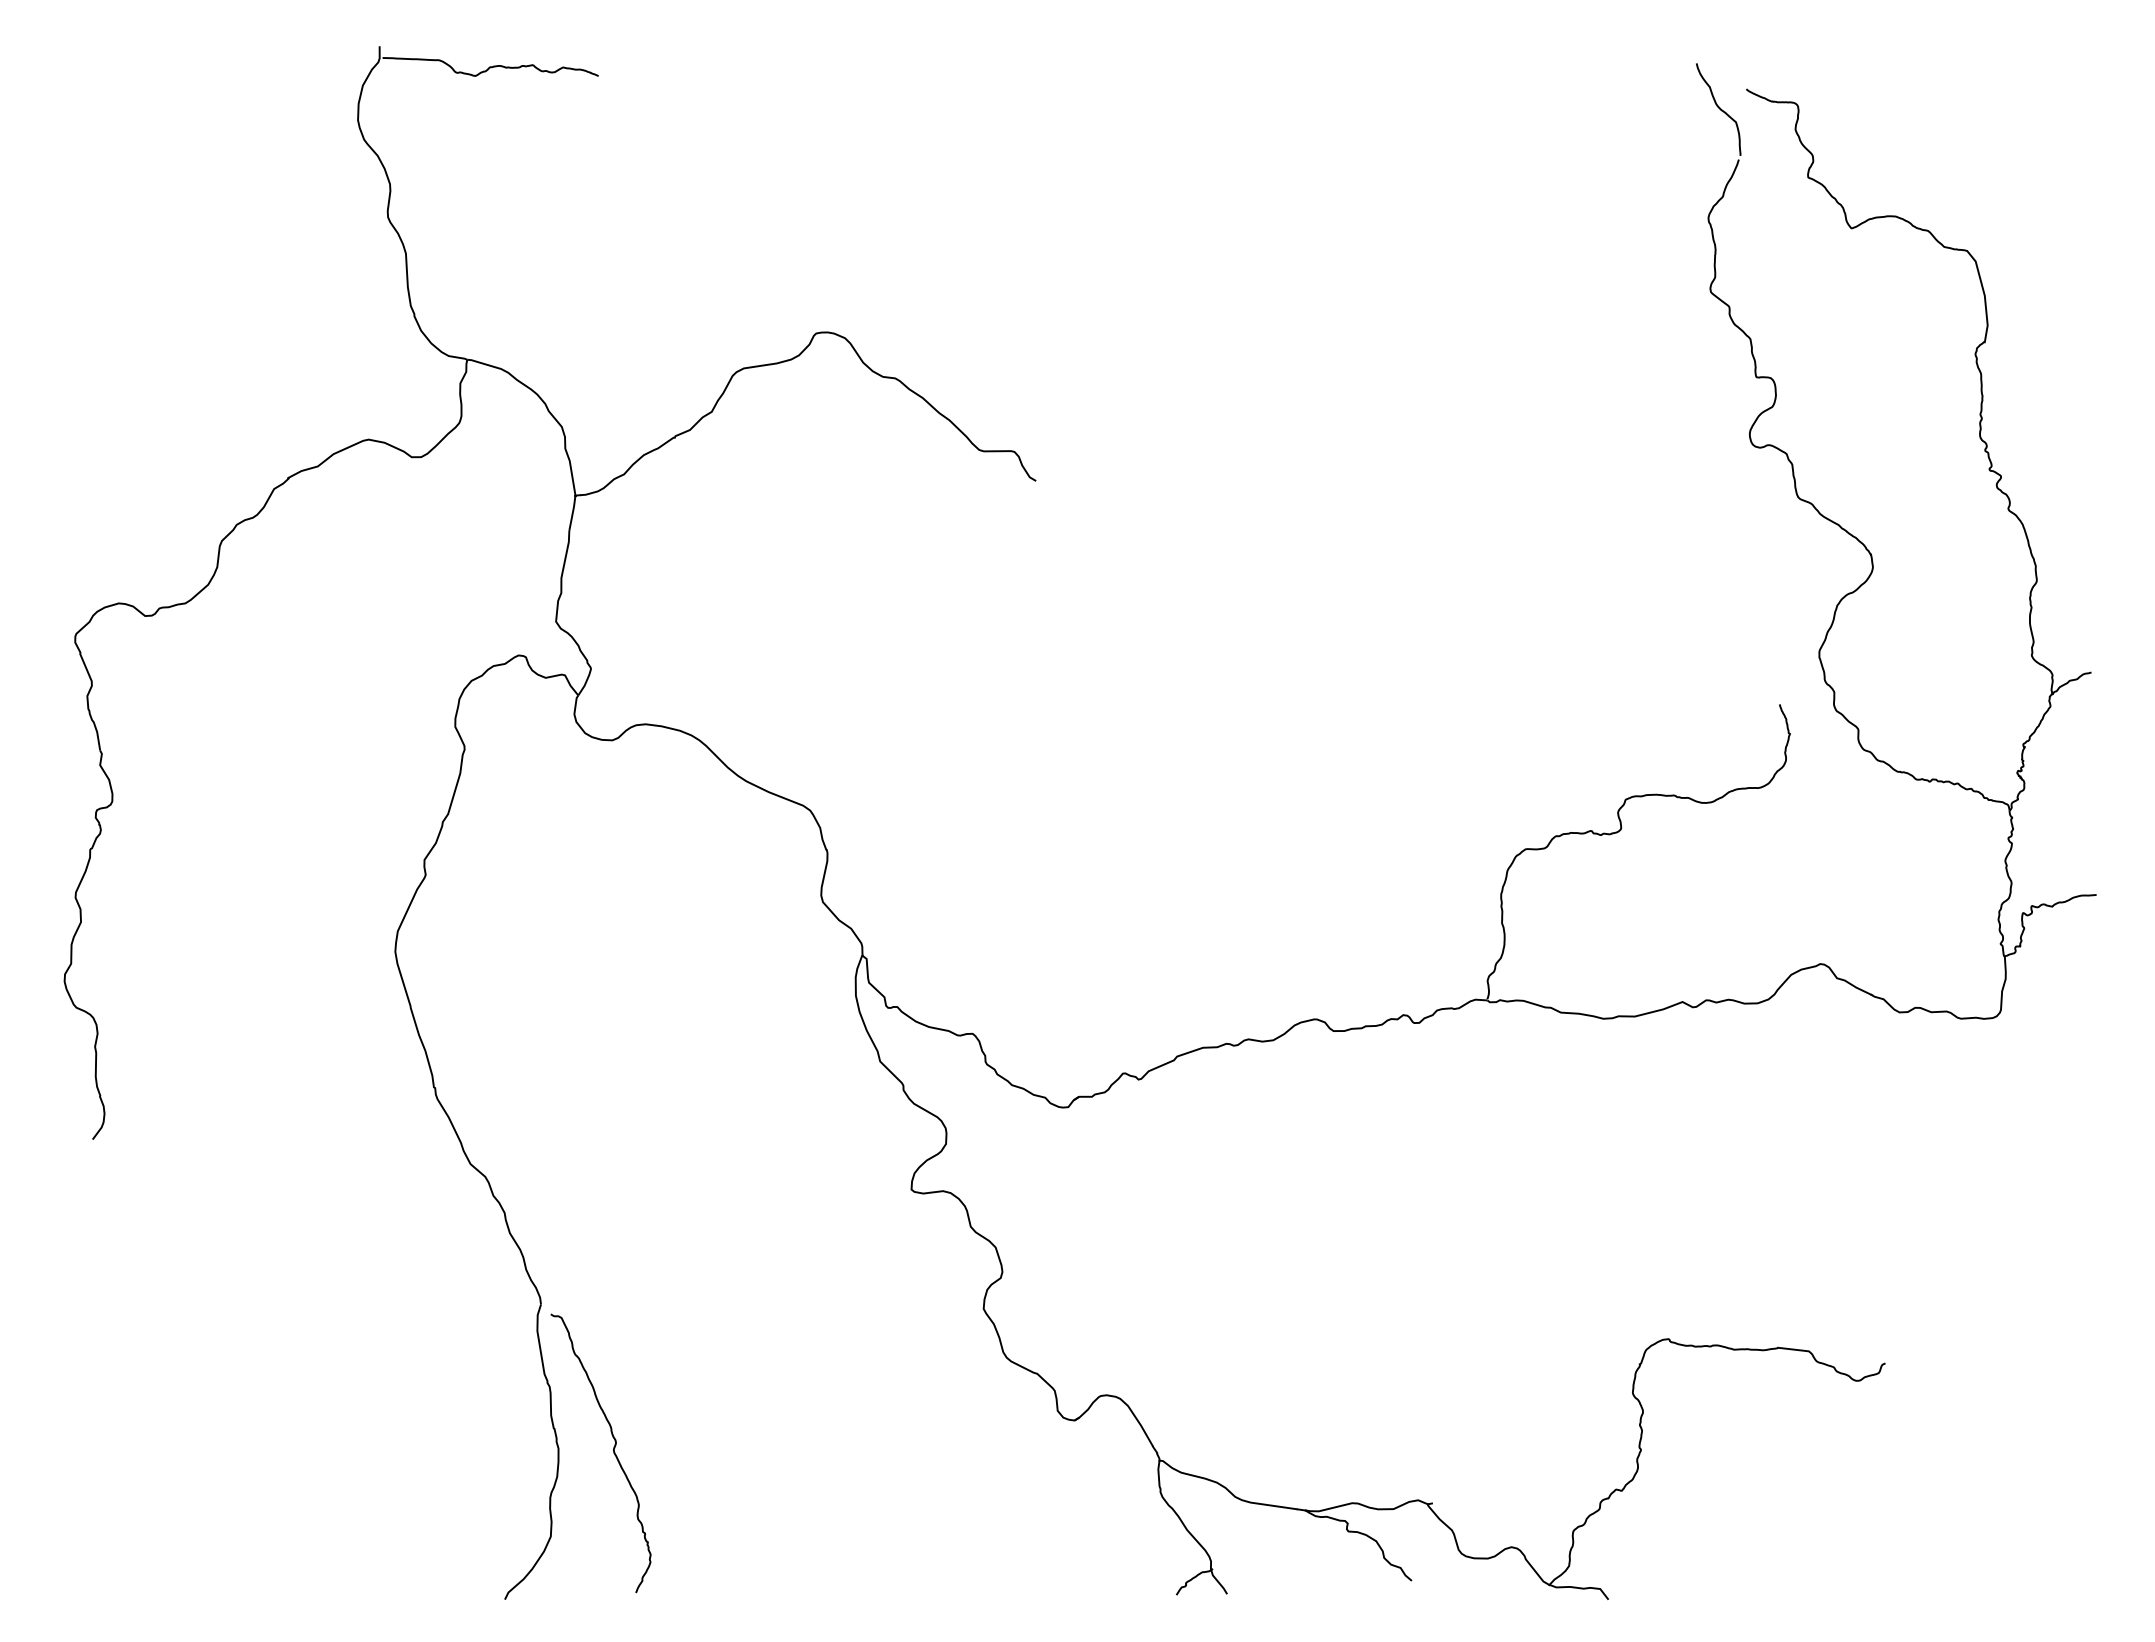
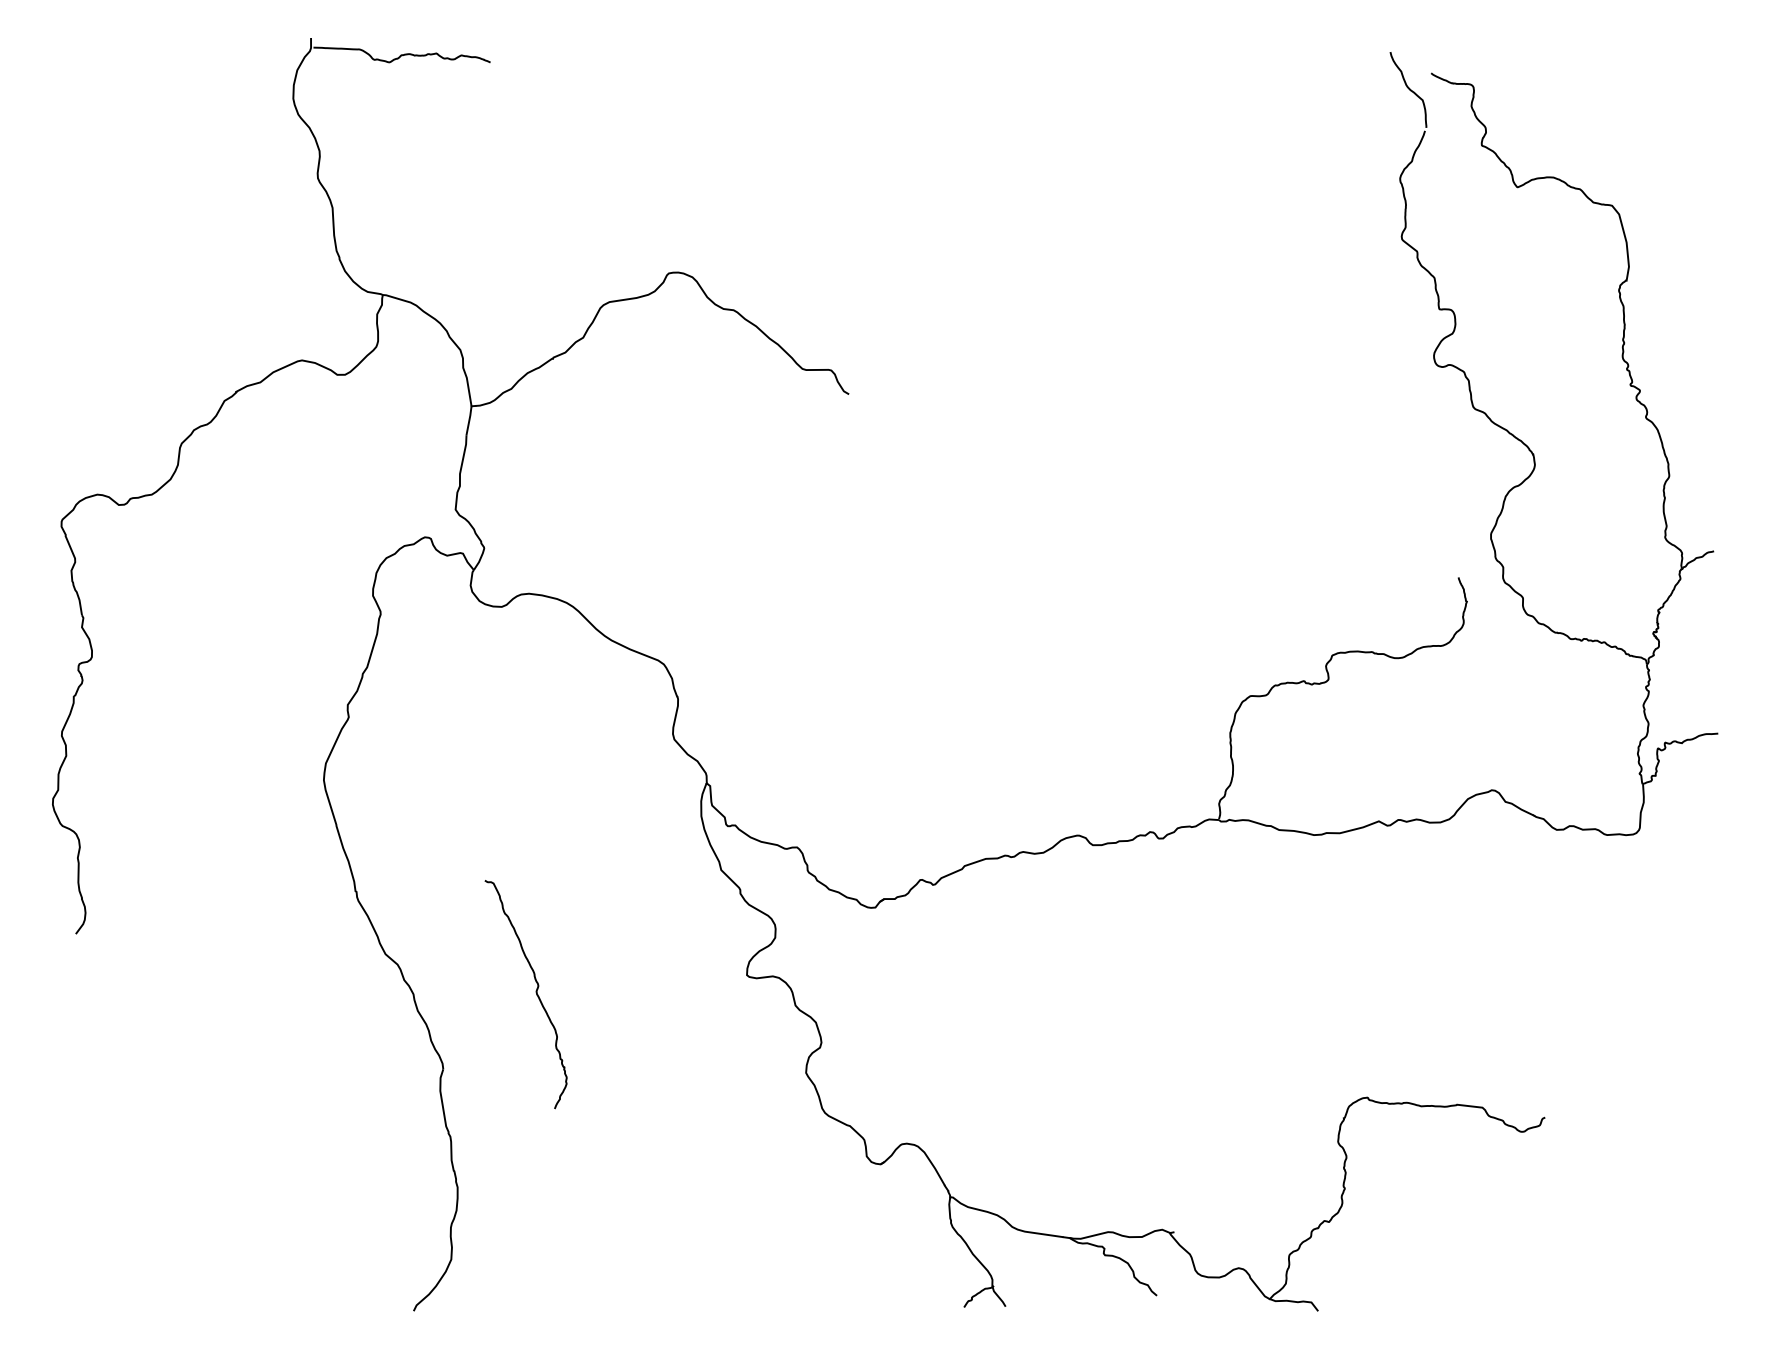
curve: (613, 1453) -> (536, 994), moved

